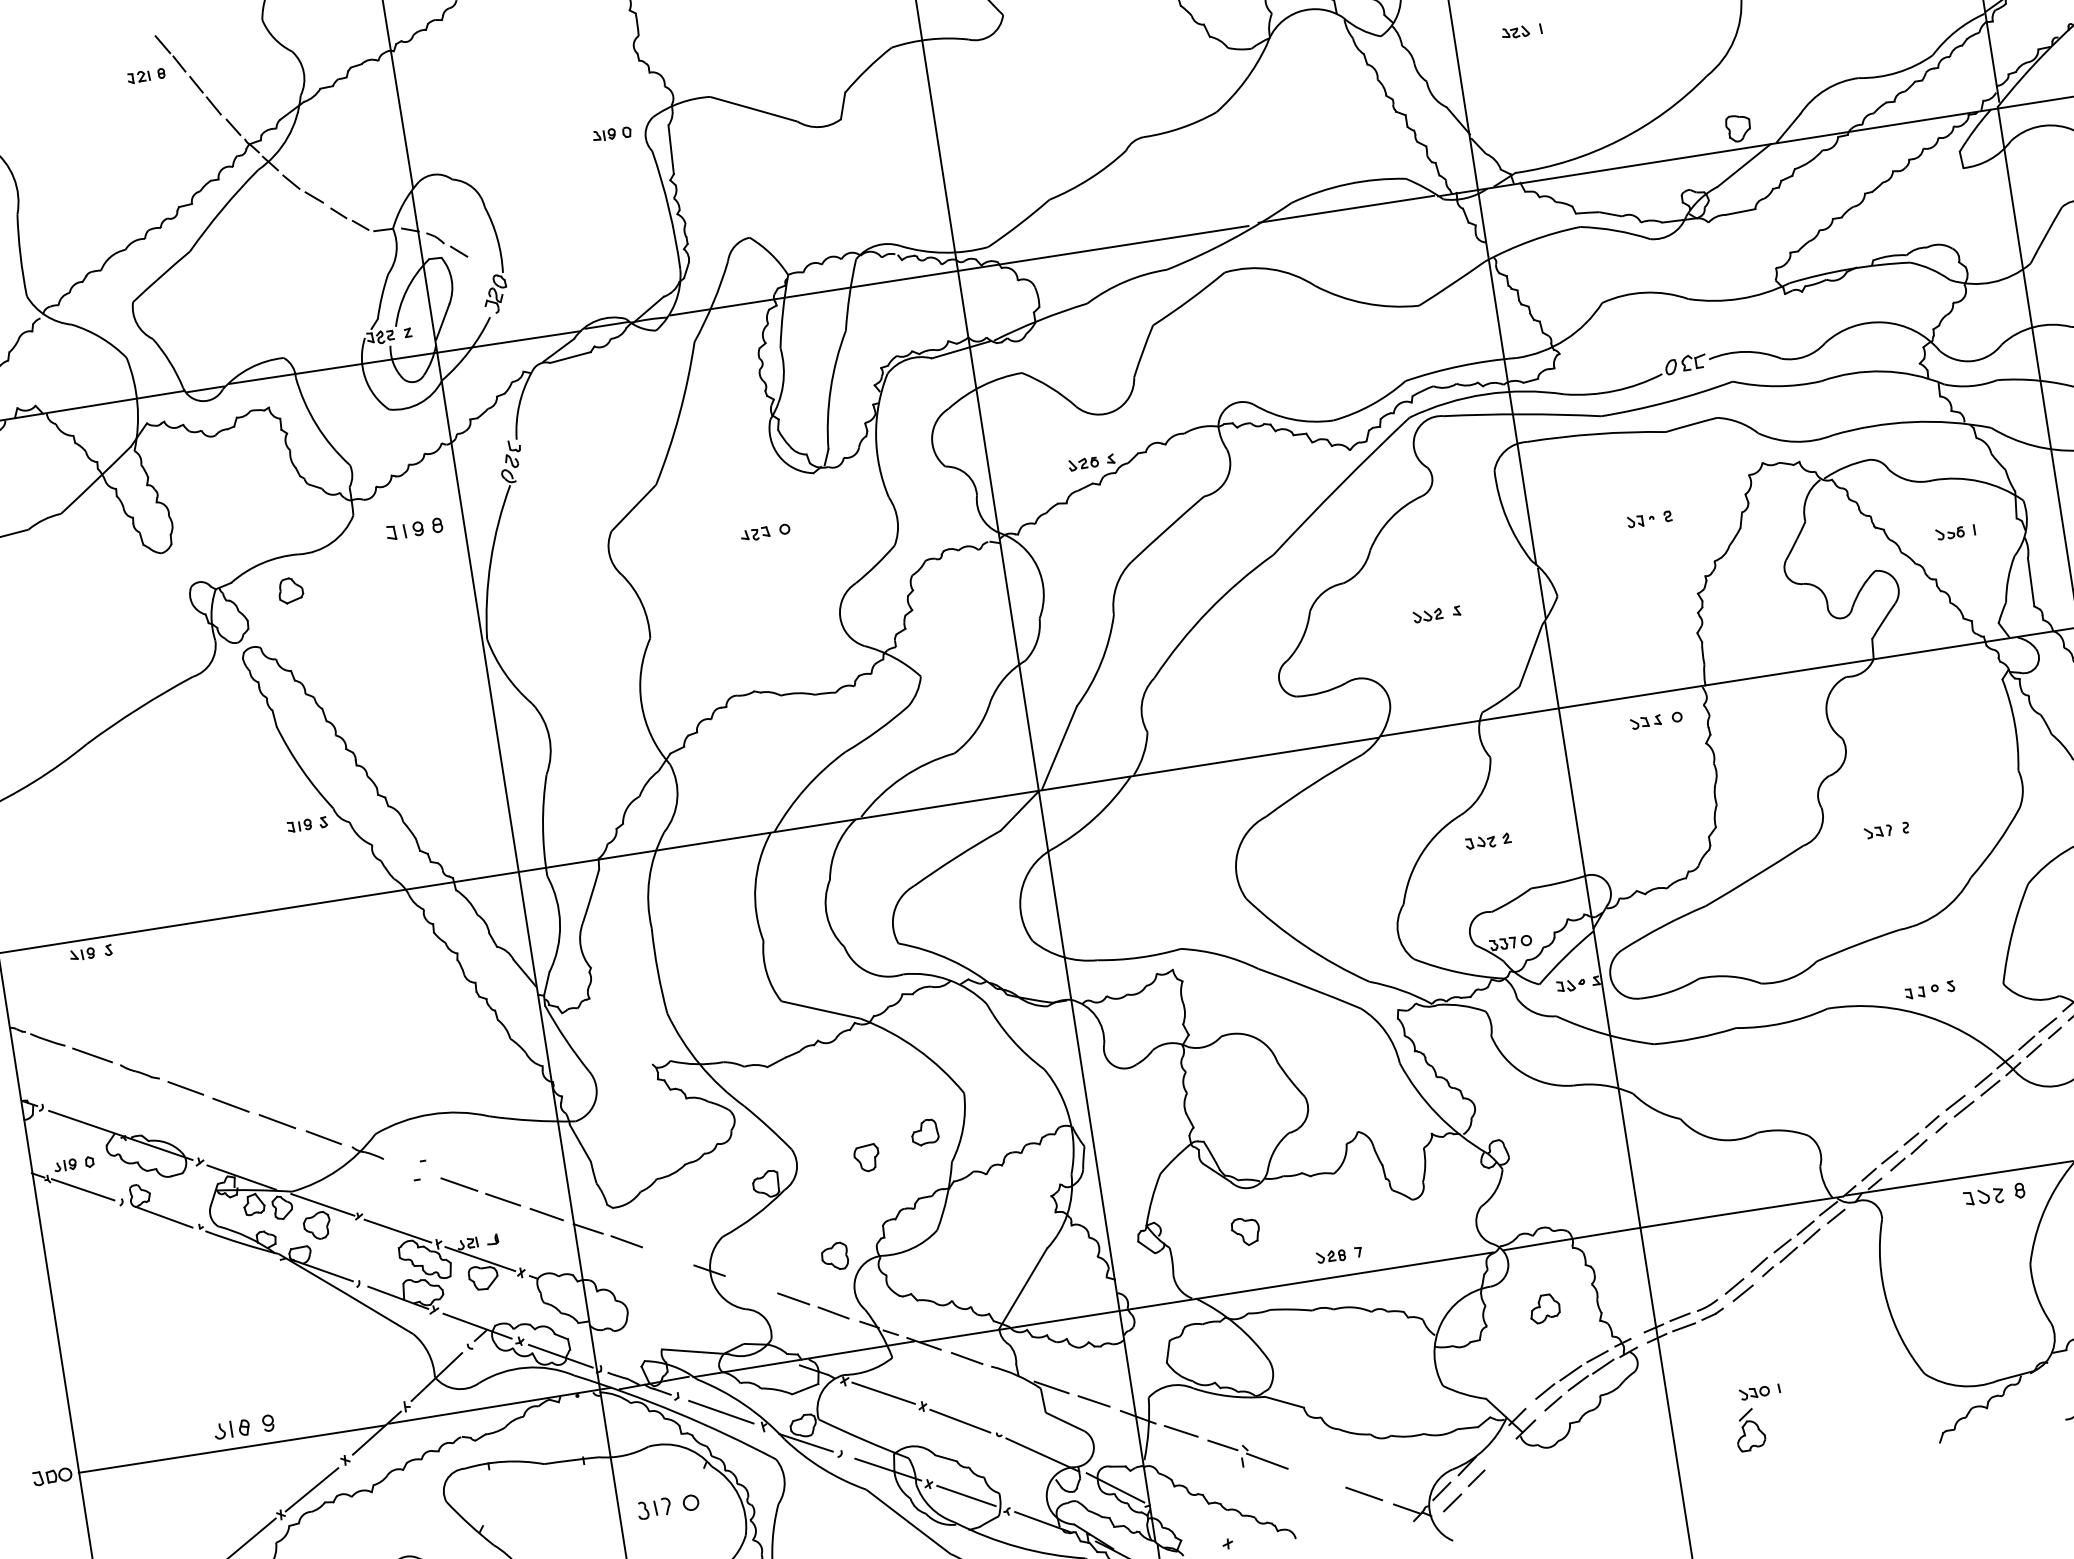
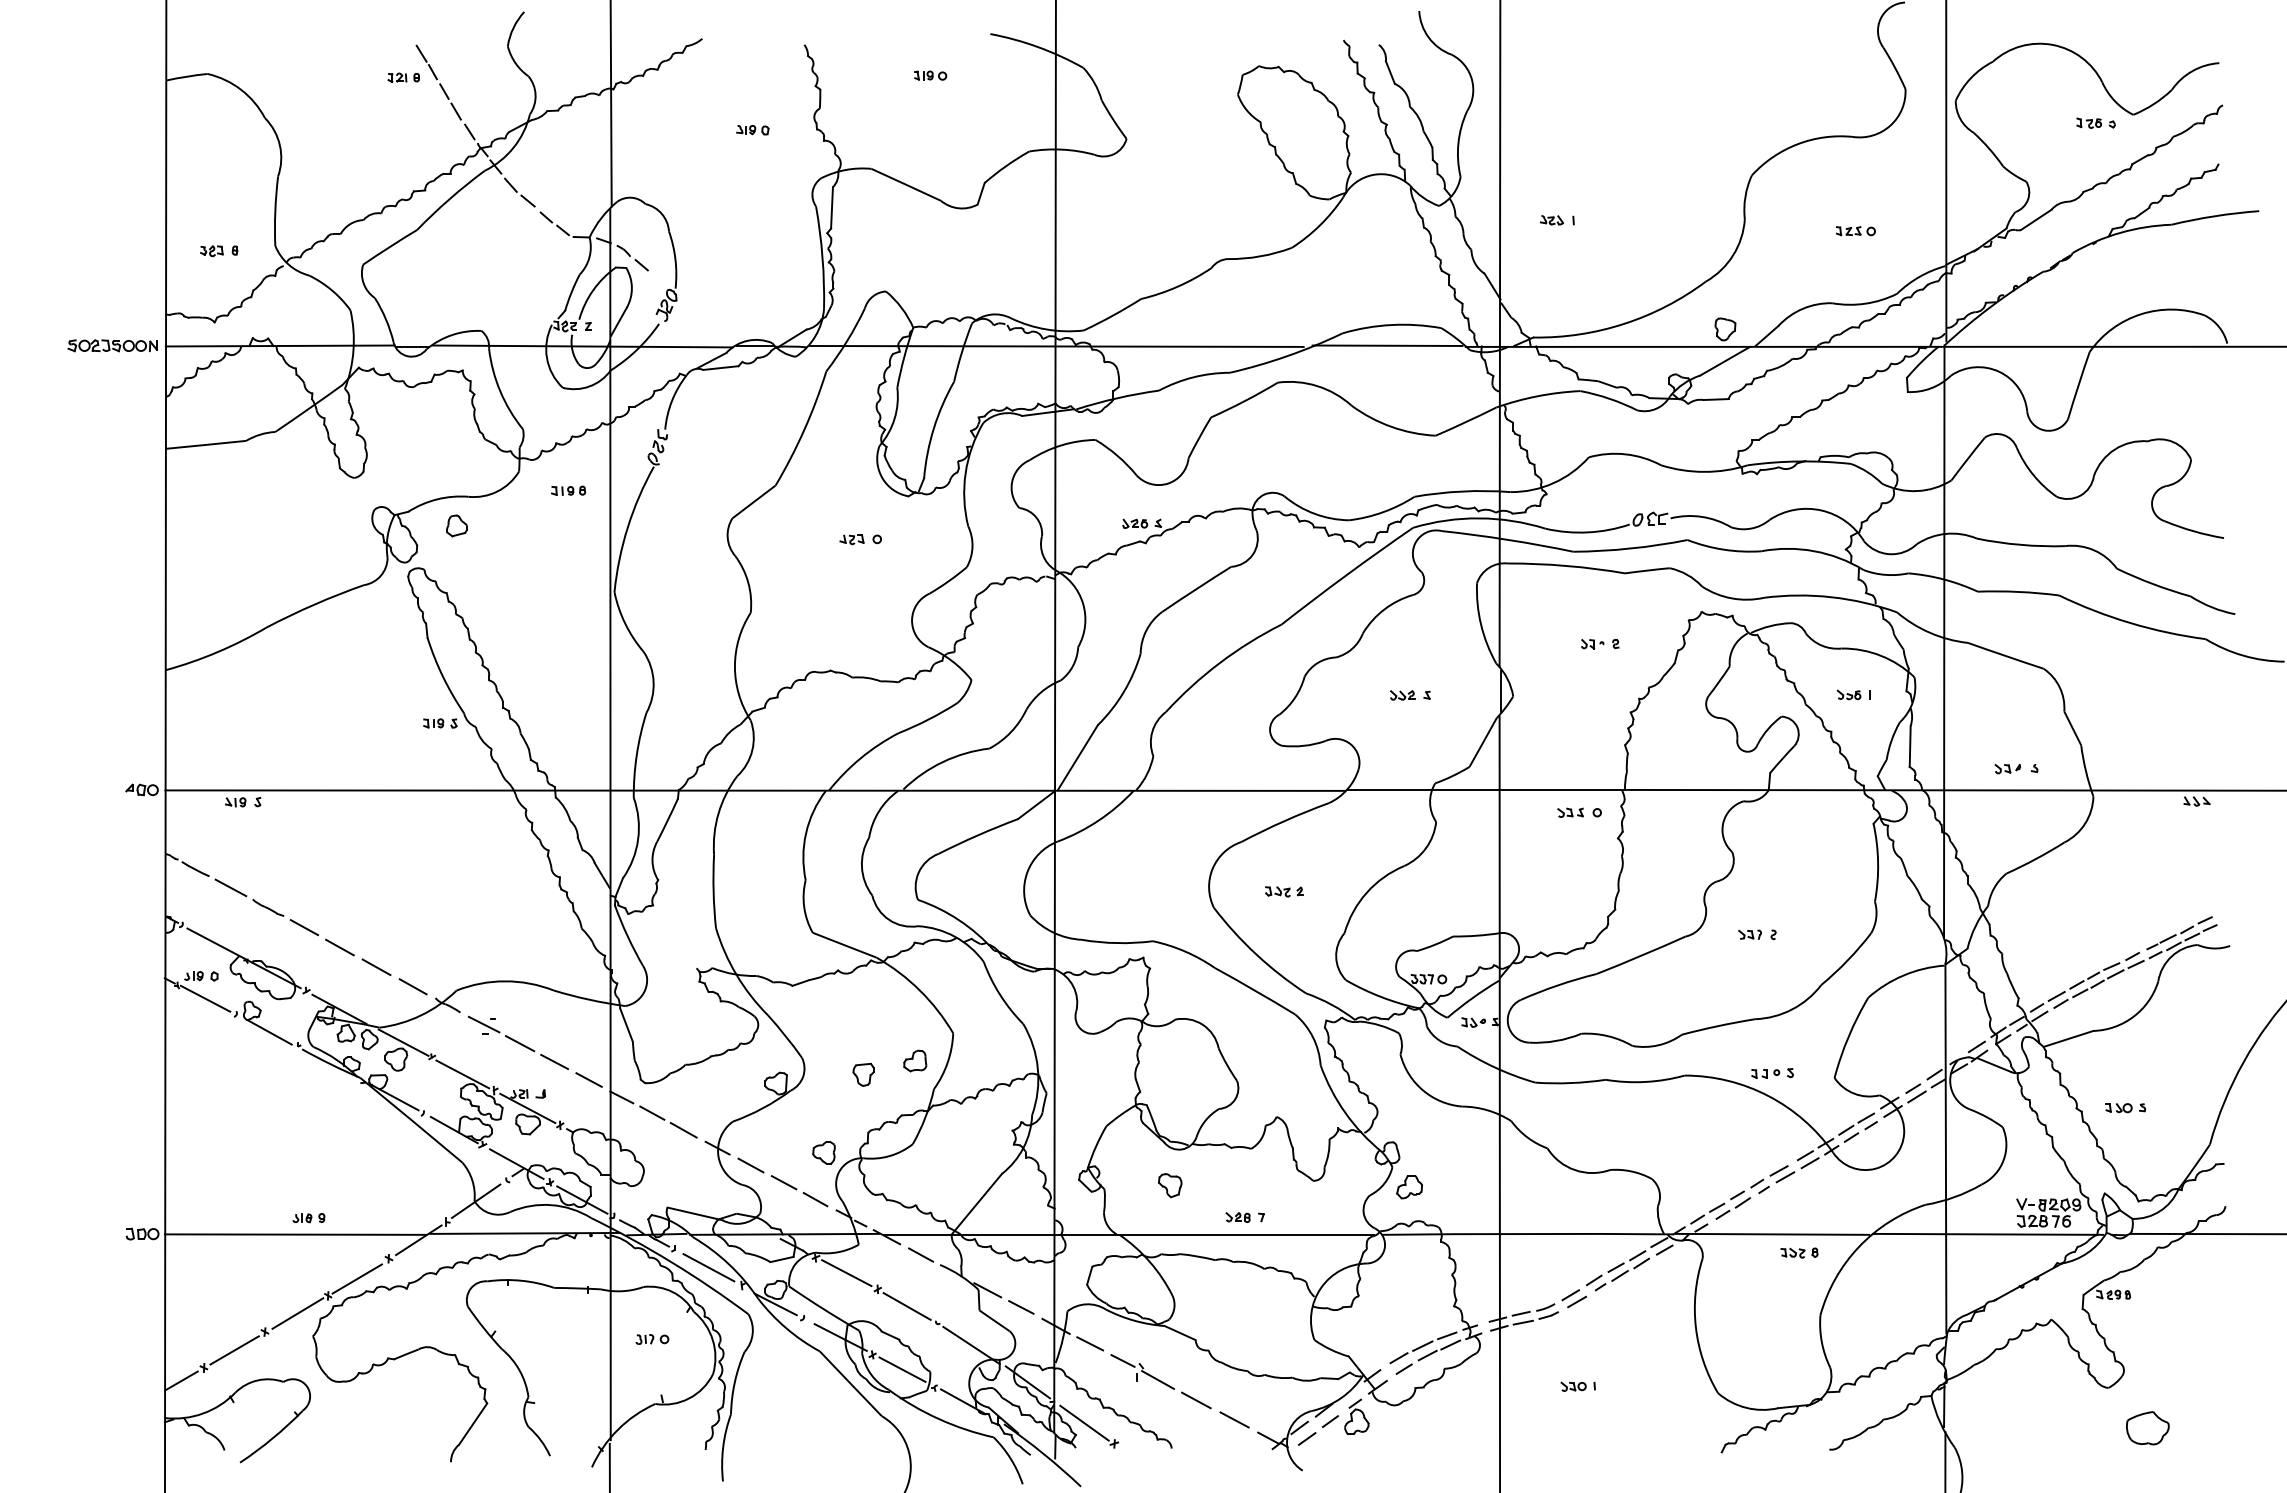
part: (611, 134) -> (752, 130), moved
part: (414, 528) -> (568, 490), size x0.71
part: (1488, 841) -> (1284, 891), moved
line: (413, 1168) -> (483, 1024), added
part: (1994, 1194) -> (1799, 1252), size x0.71
line: (666, 1256) -> (683, 1130), added
line: (751, 1284) -> (750, 1165), added
part: (1544, 1309) -> (1409, 1187), moved
part: (243, 1427) -> (308, 1218), size x0.62
part: (1749, 1429) -> (1356, 1416), moved
line: (1316, 1478) -> (1196, 1400), added
part: (668, 1506) -> (652, 1339), size x0.62
line: (1189, 1524) -> (1084, 1422), added

